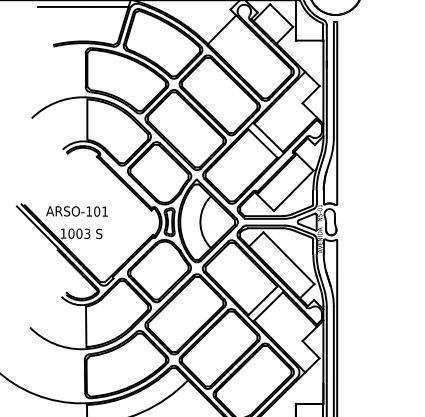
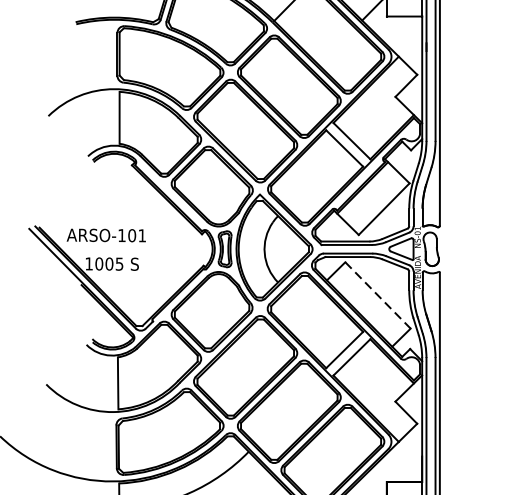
text: (87, 232) -> (119, 262), 1003 -> 1005
line: (289, 258) -> (378, 295), solid -> dashed

